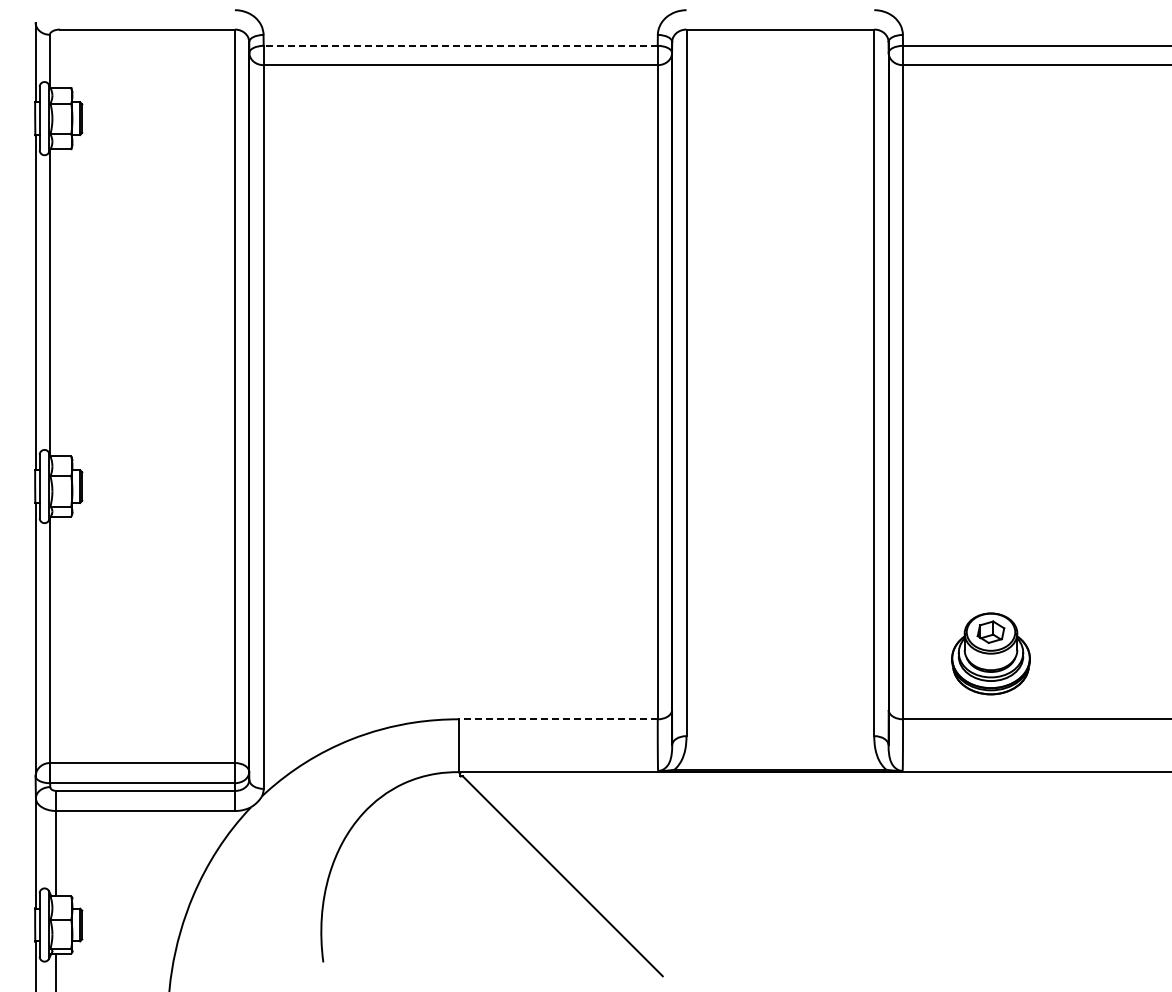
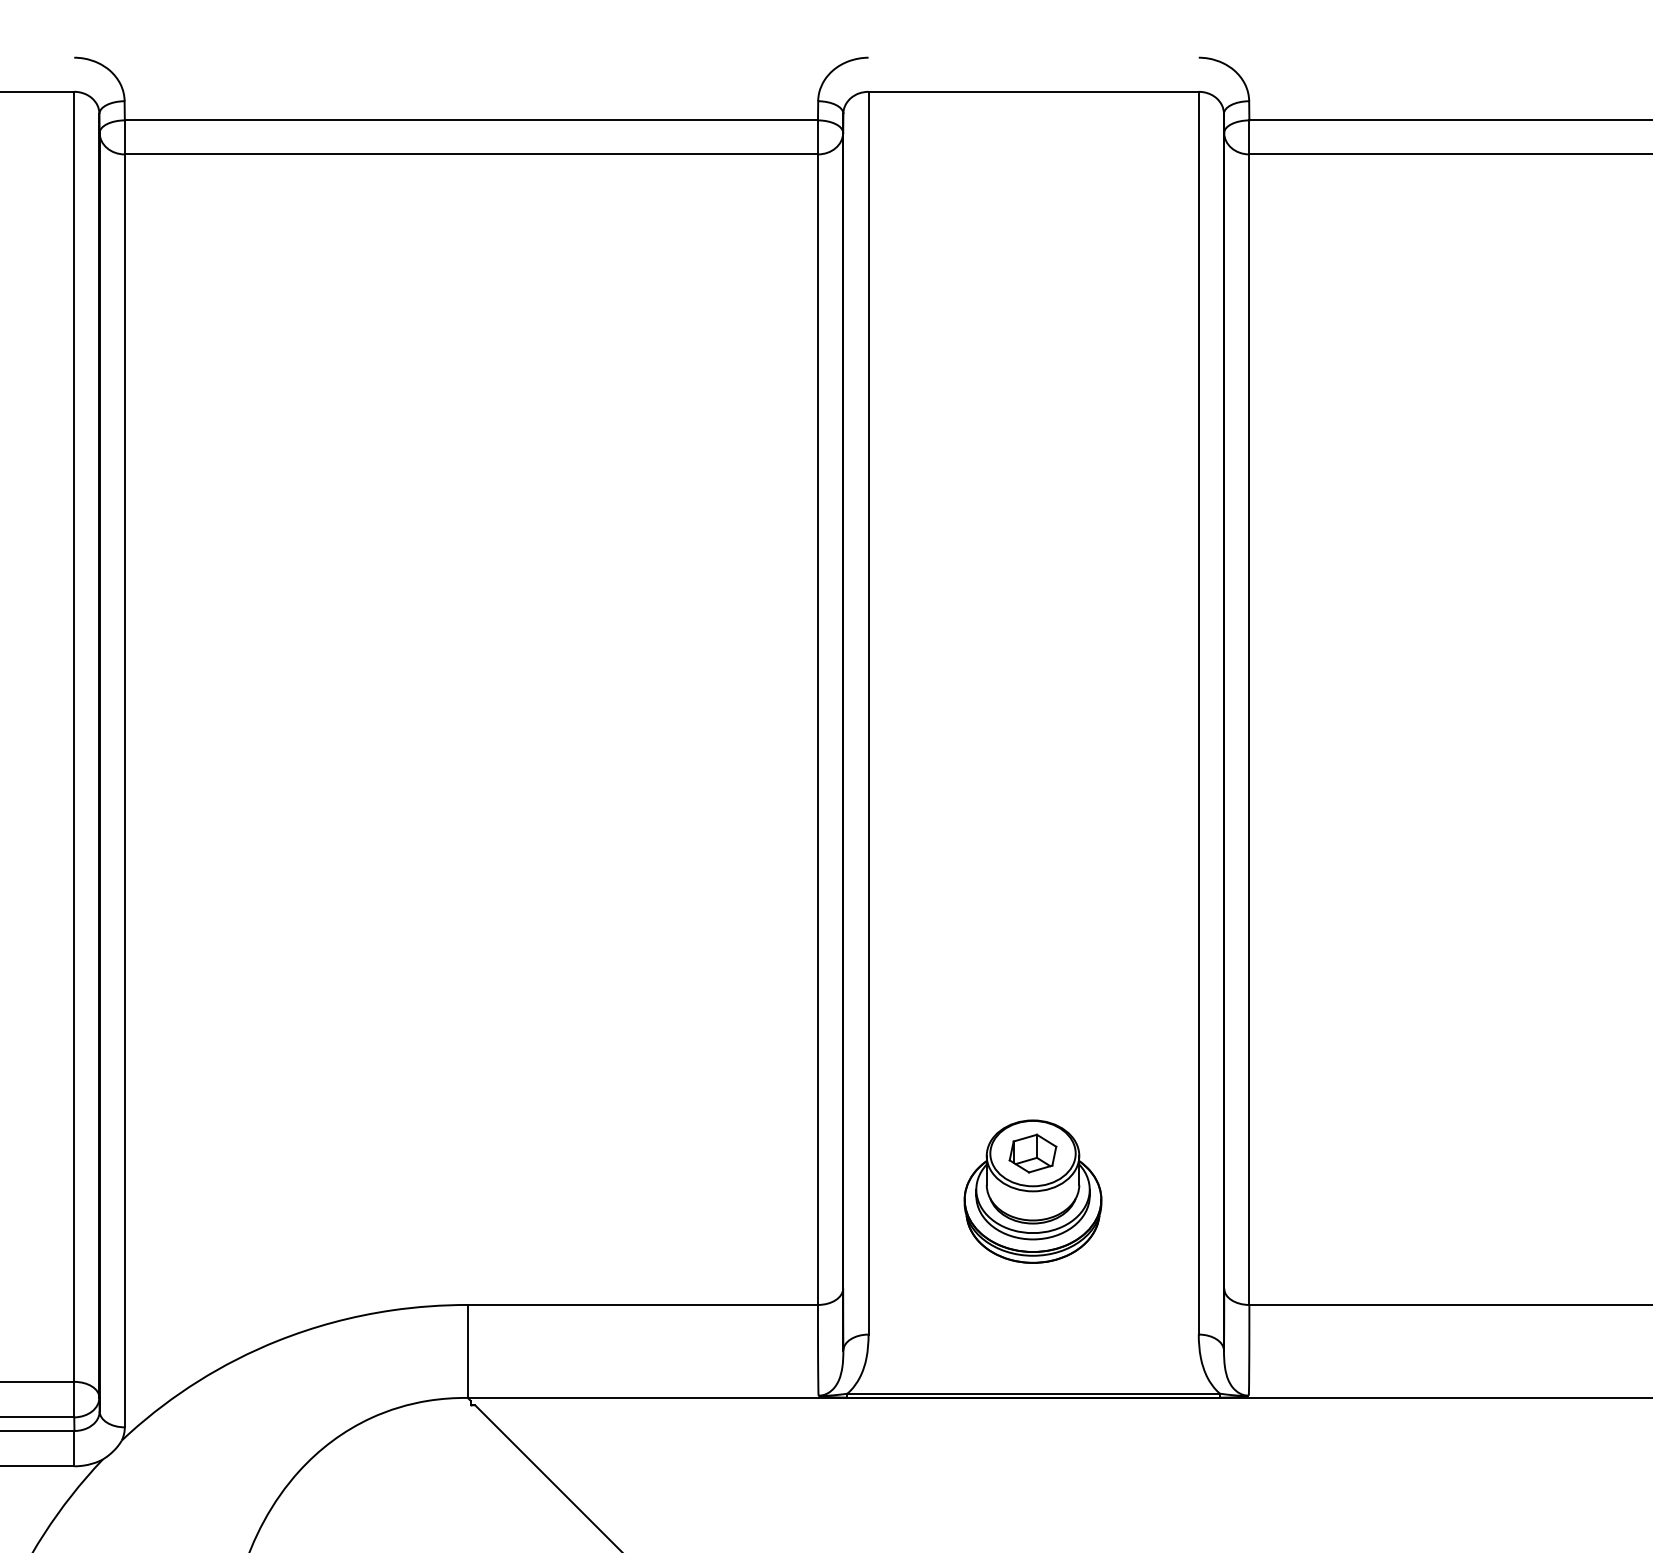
line: (460, 45) -> (471, 119), dashed -> solid
part: (990, 653) -> (1032, 1190), moved
line: (558, 719) -> (643, 1305), dashed -> solid

